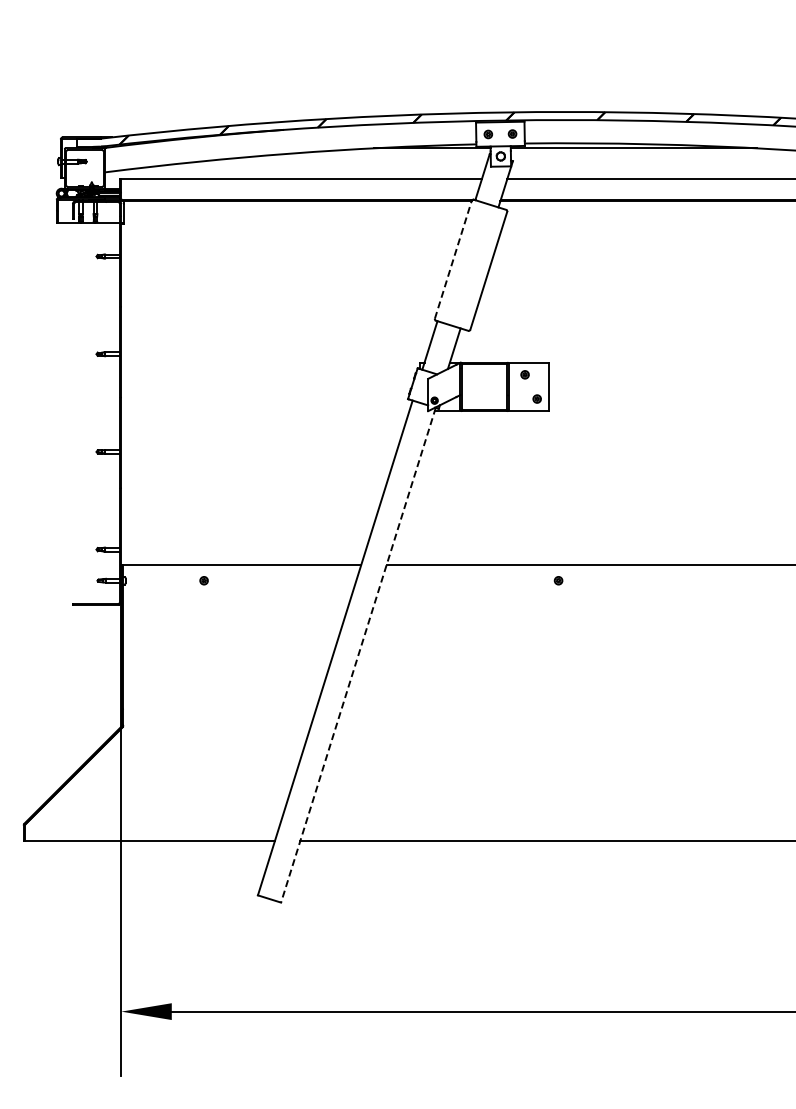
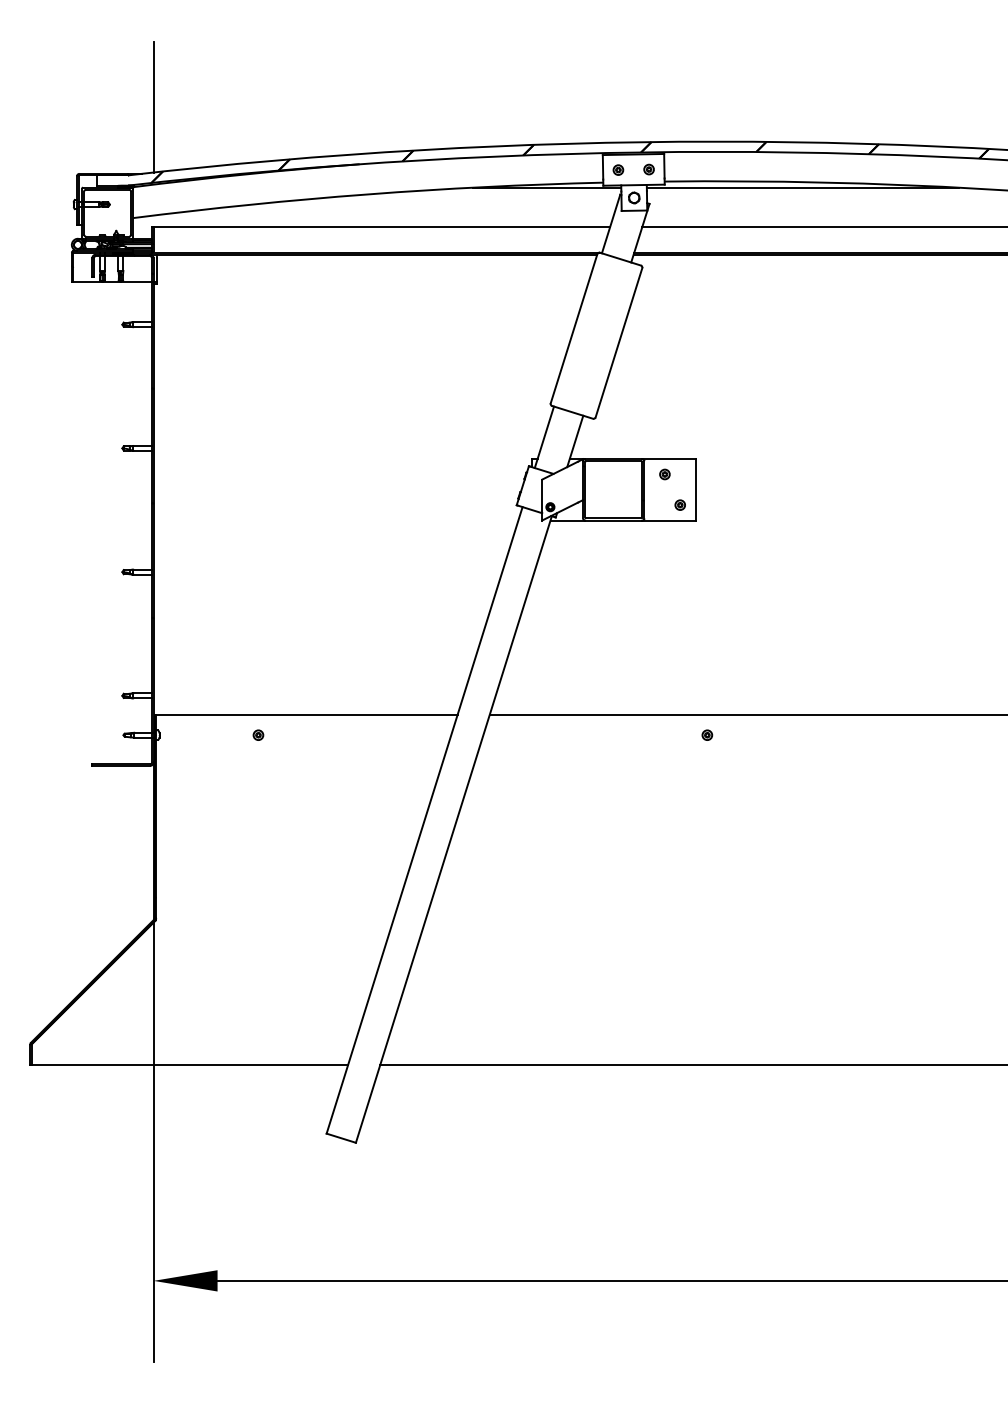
line: (121, 84) -> (153, 106), added
line: (453, 259) -> (574, 328), dashed -> solid
line: (358, 655) -> (453, 829), dashed -> solid

